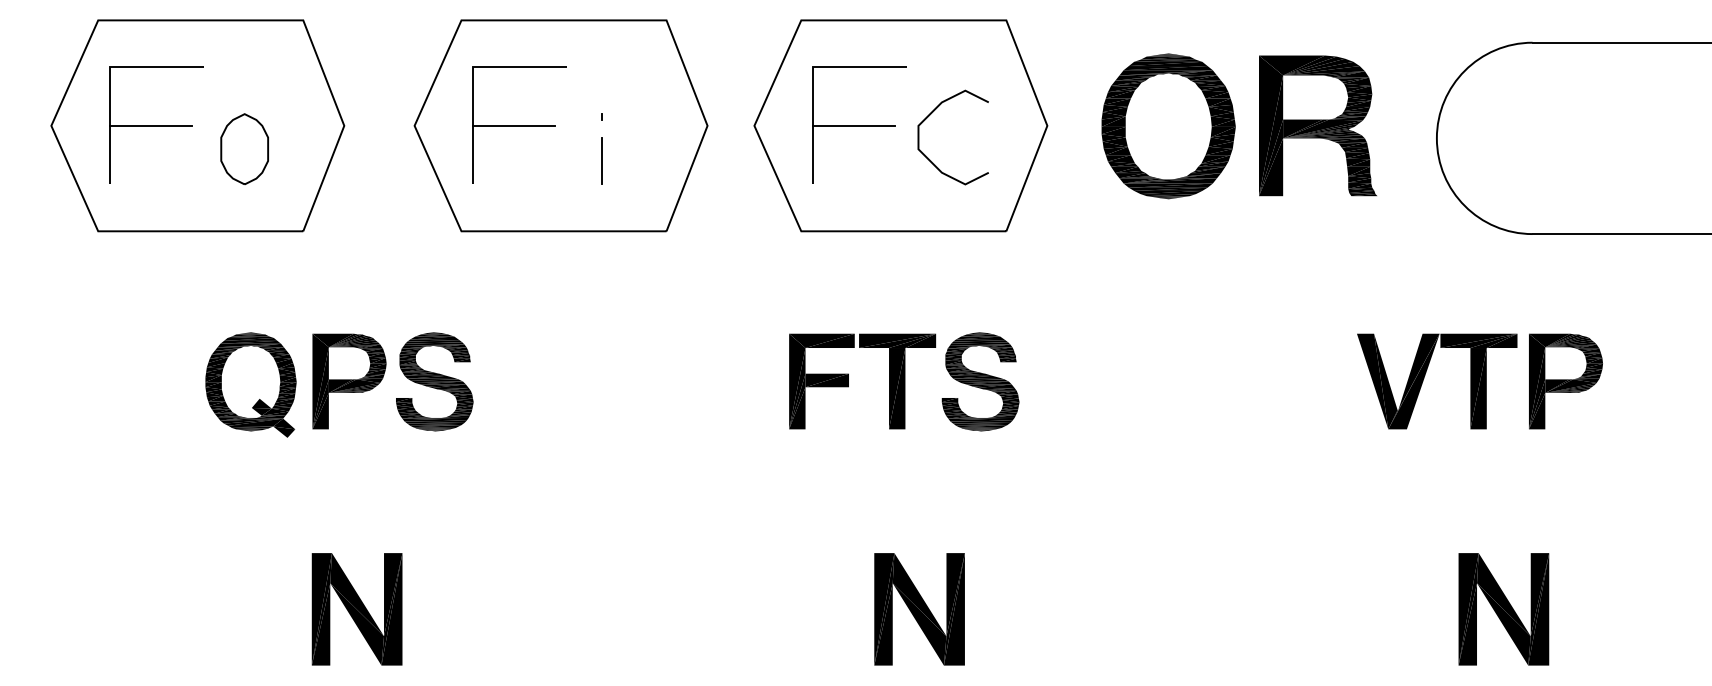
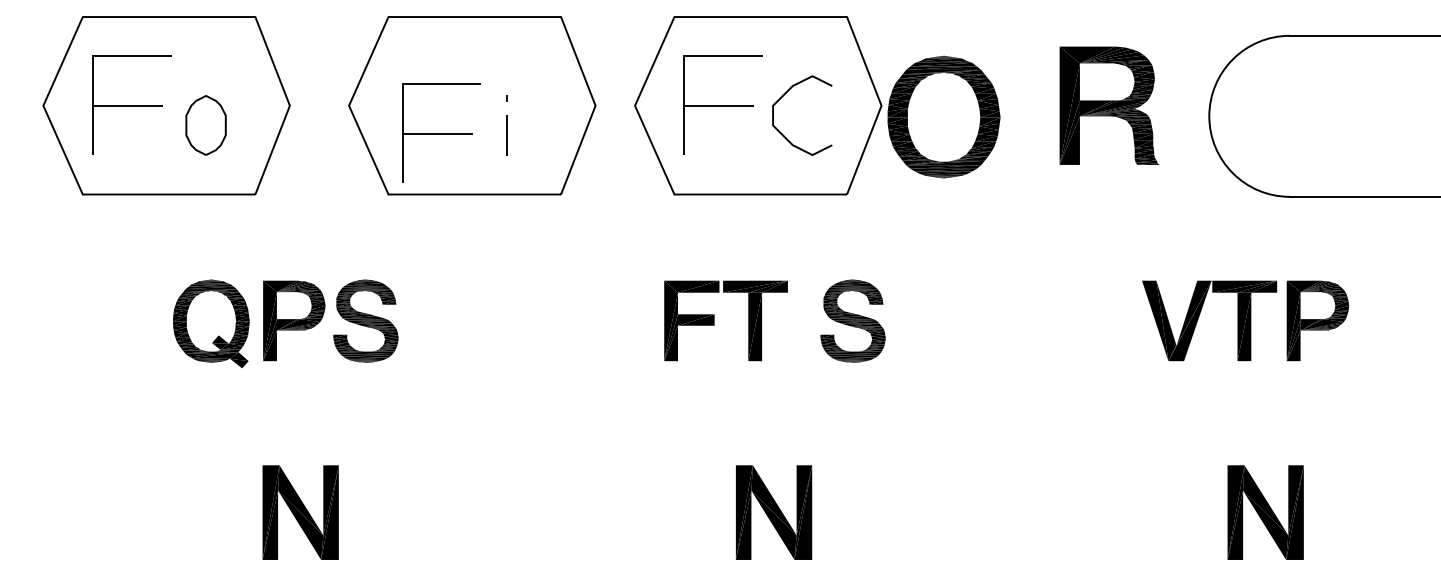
part: (519, 124) -> (441, 132), moved
part: (1168, 126) -> (943, 117), moved
part: (980, 381) -> (853, 320), moved

